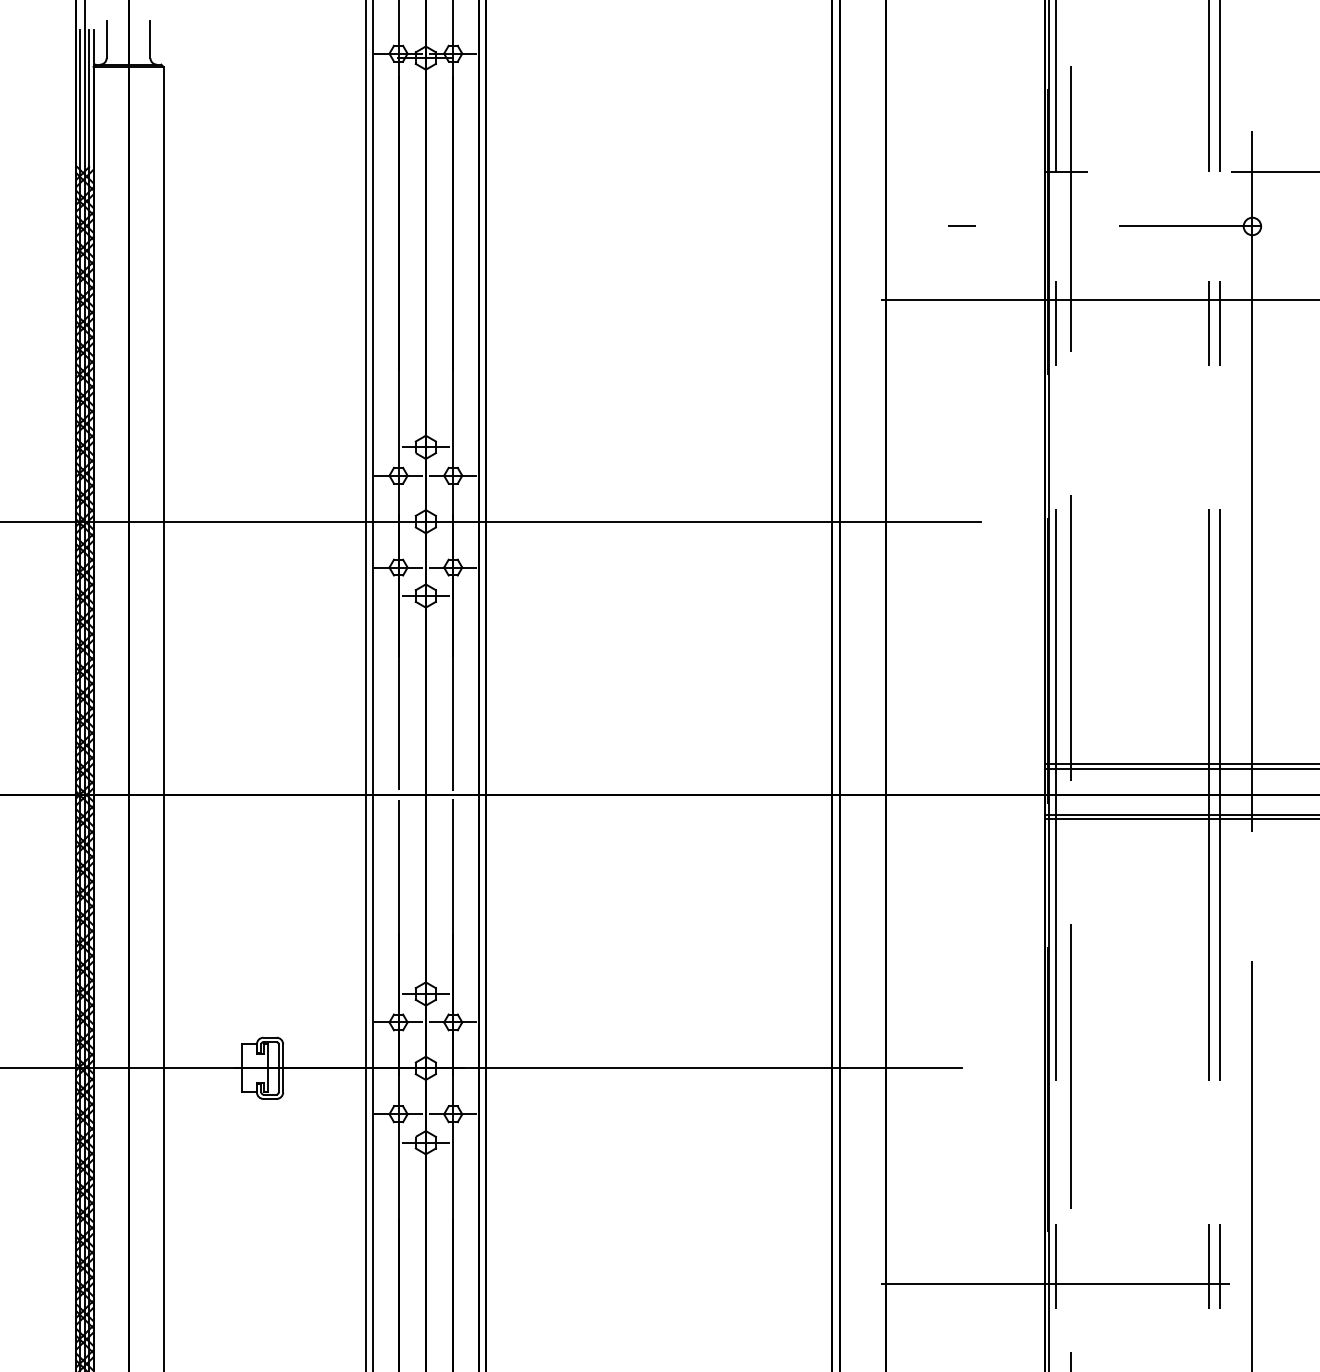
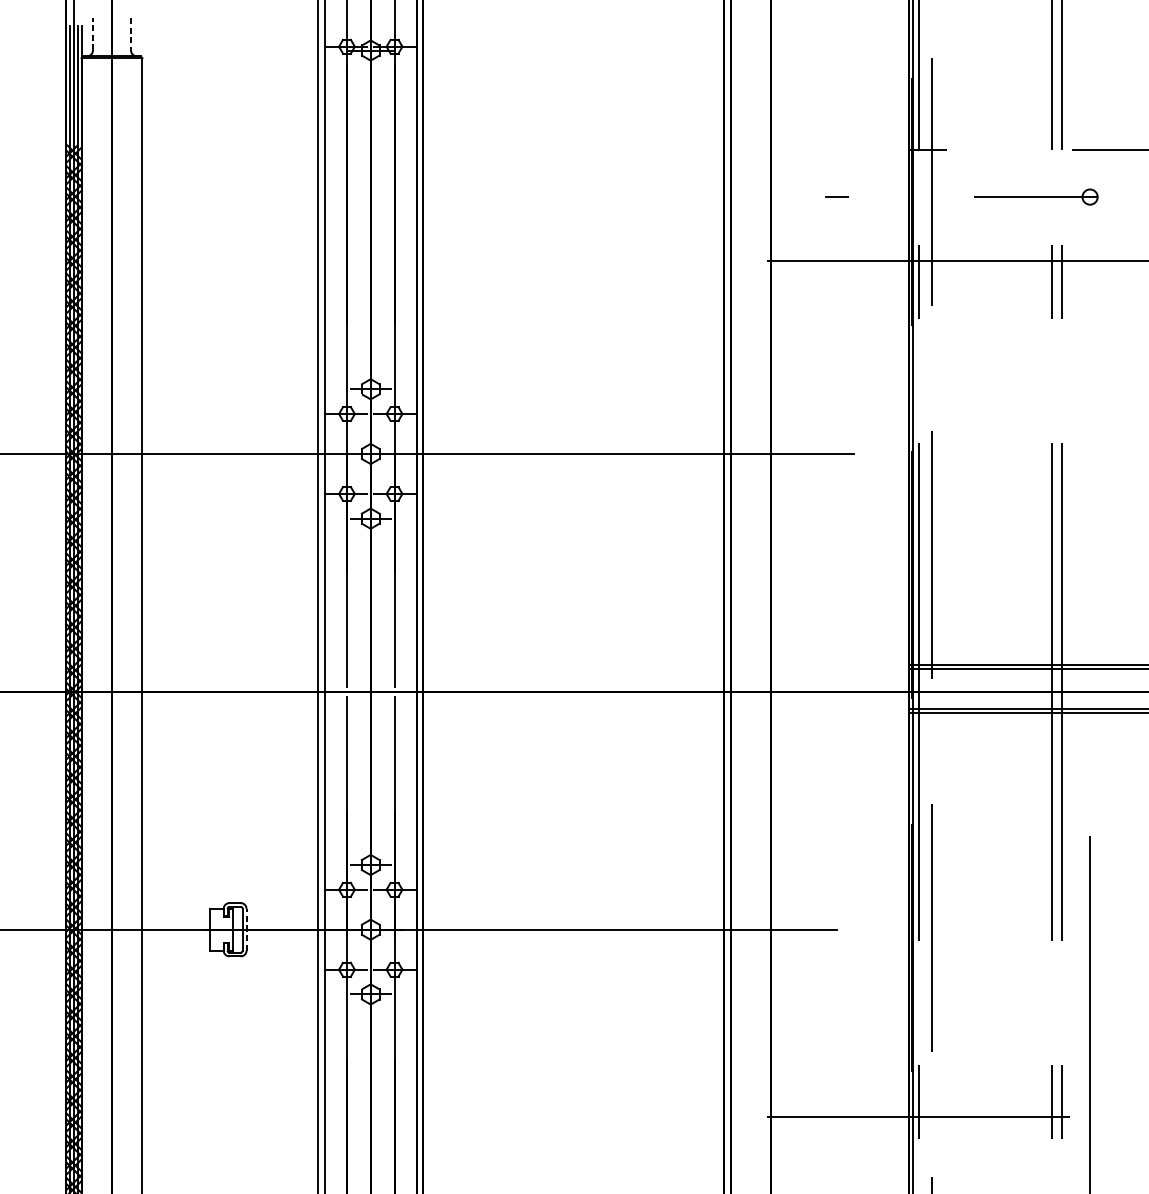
line: (106, 39) -> (92, 34), solid -> dashed
line: (150, 39) -> (131, 34), solid -> dashed
line: (1252, 481) -> (1090, 419), removed
line: (283, 1067) -> (246, 929), solid -> dashed

